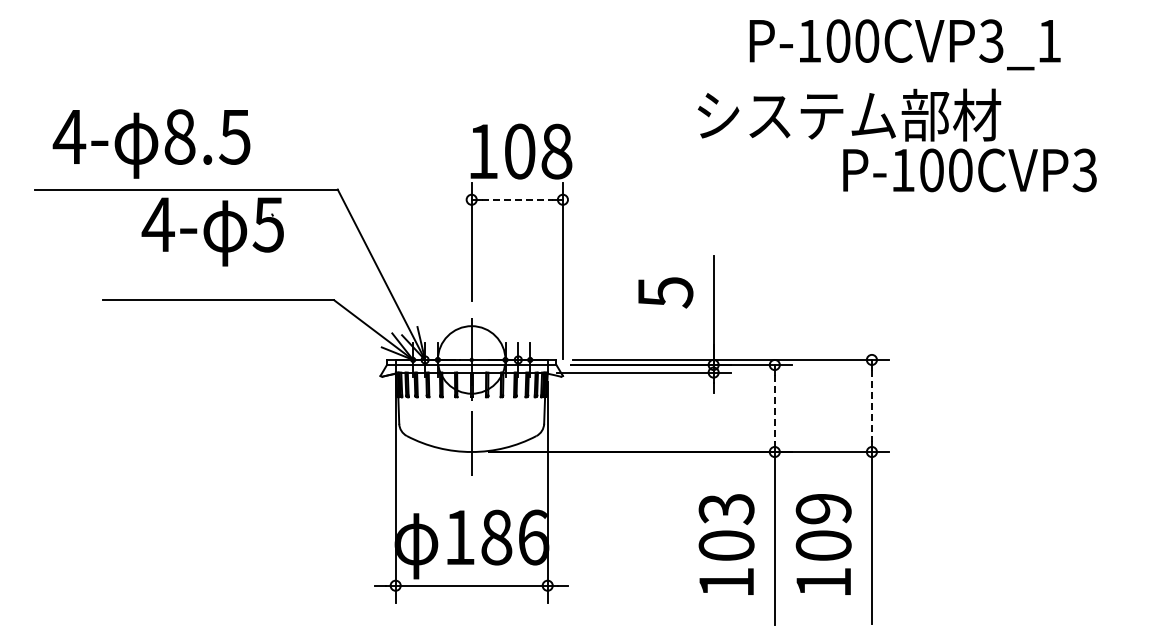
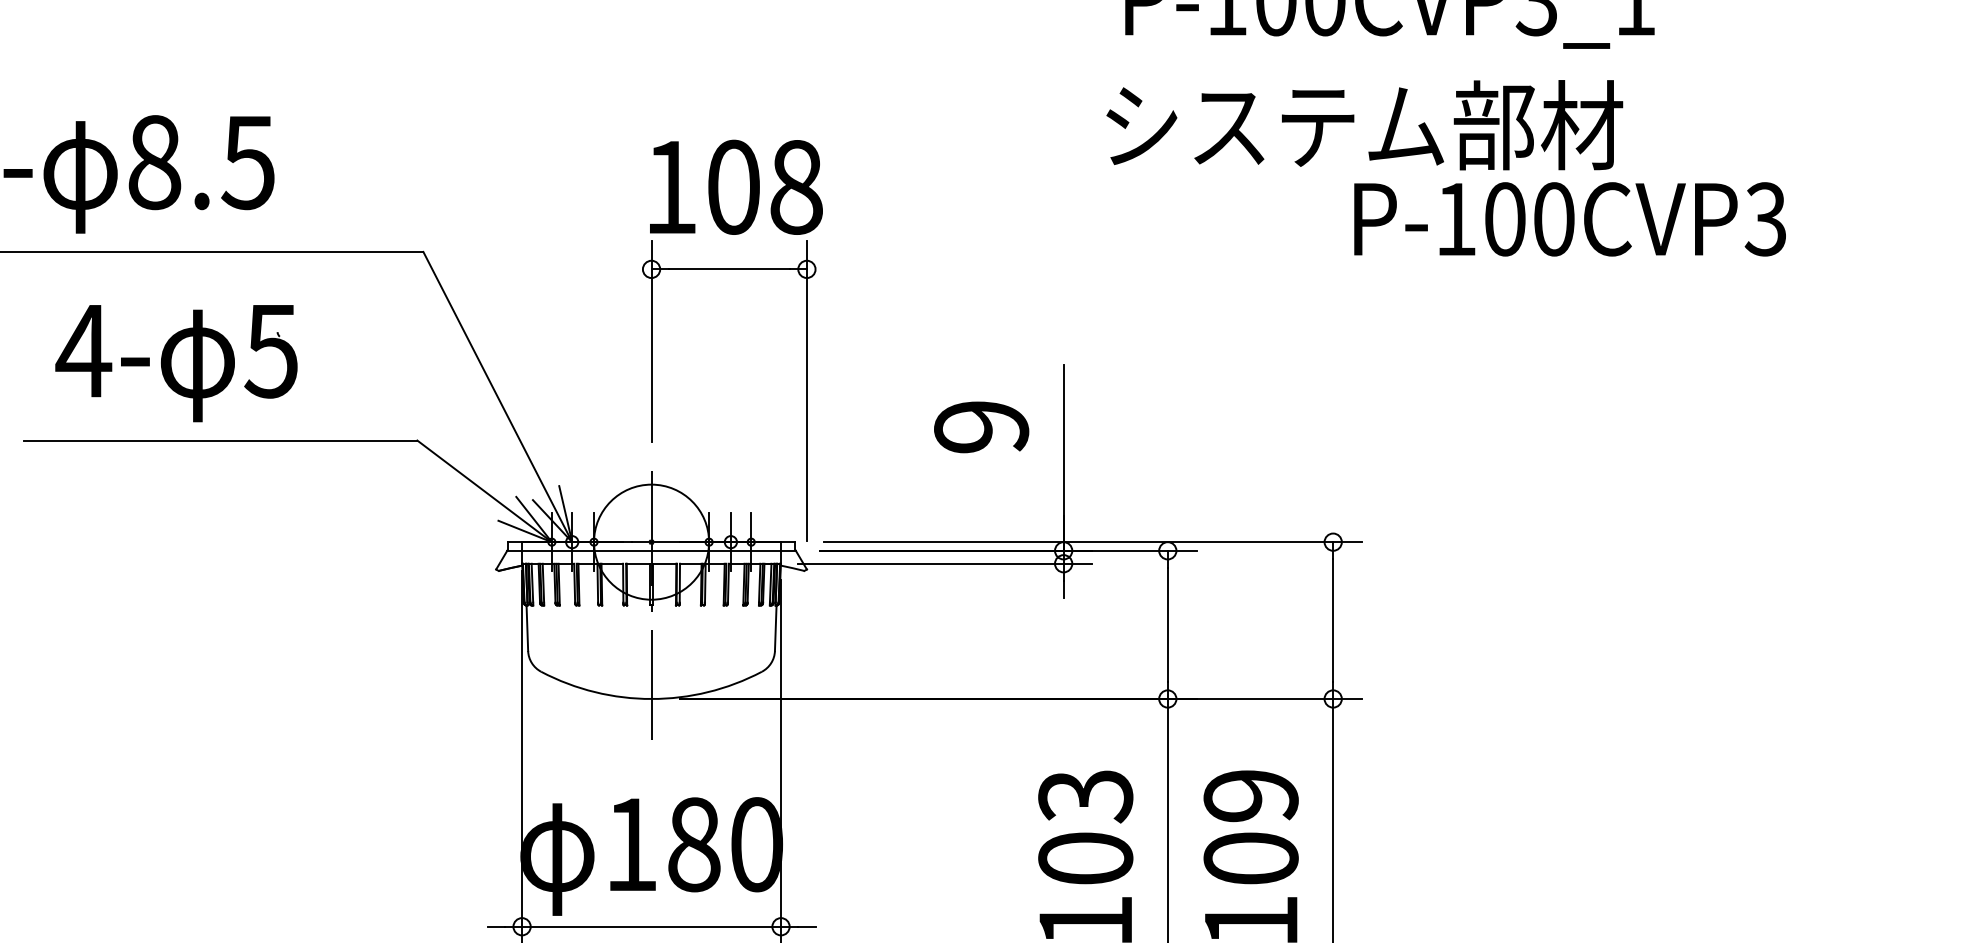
text: (896, 140) -> (1444, 168), moved
line: (517, 199) -> (729, 268), dashed -> solid
part: (212, 231) -> (176, 362), moved
text: (665, 292) -> (981, 427), 5 -> 9
line: (871, 405) -> (1332, 619), dashed -> solid
line: (774, 409) -> (1167, 626), dashed -> solid
text: (533, 537) -> (756, 844), 186 -> 180

